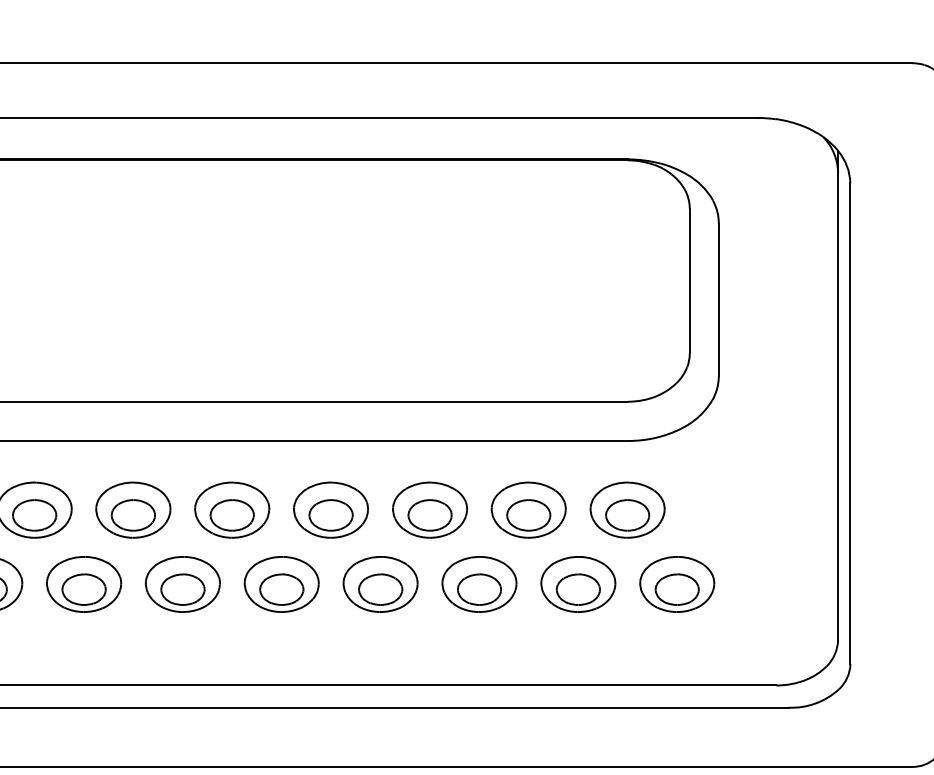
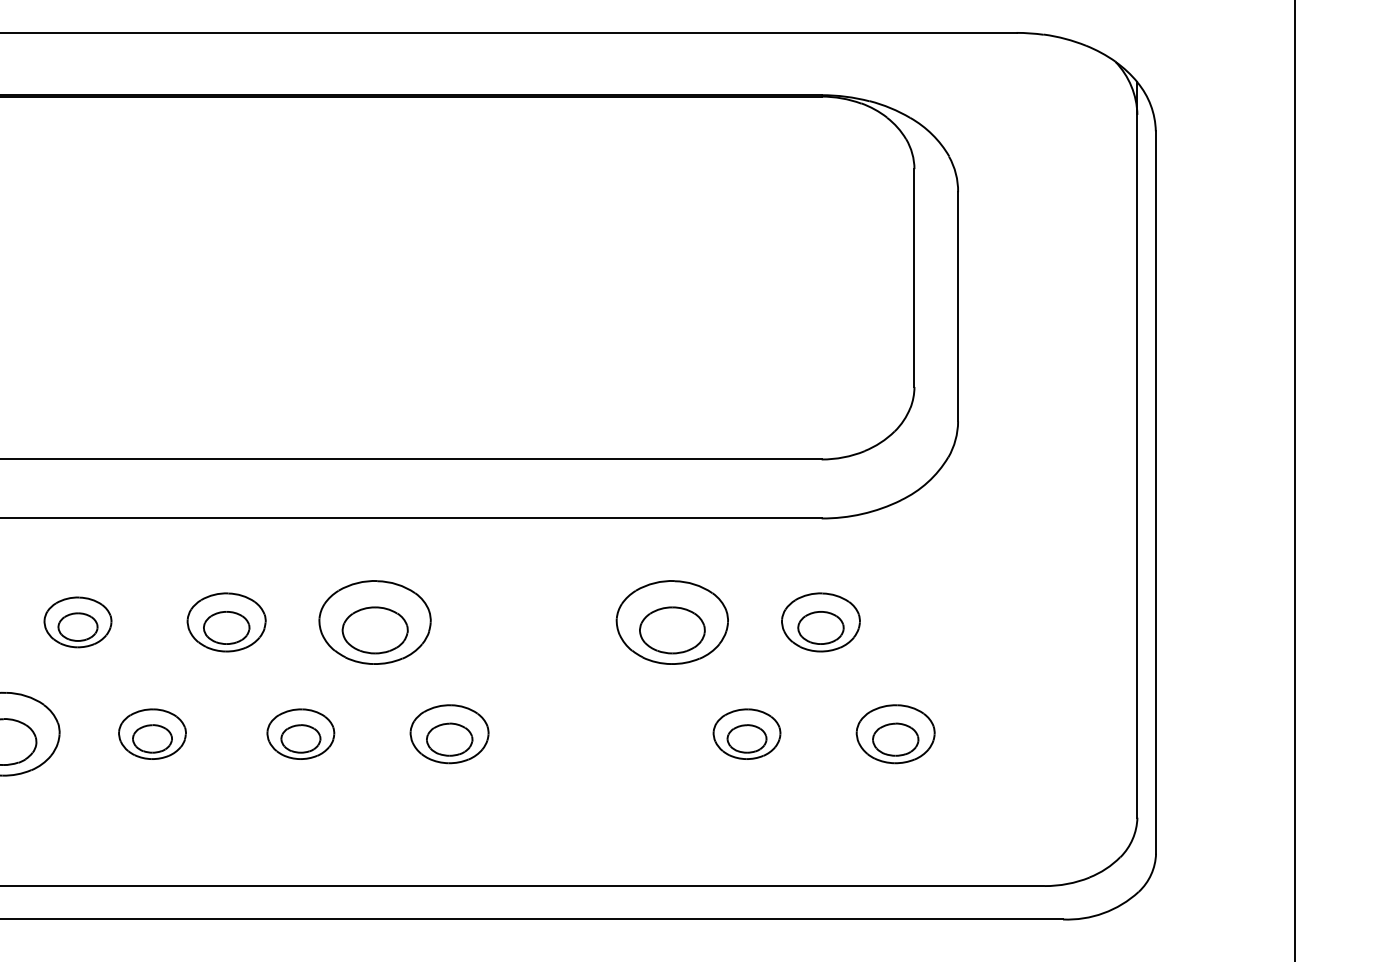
part: (133, 509) -> (78, 621), size x0.6
part: (232, 509) -> (226, 621), size x0.7
part: (429, 509) -> (523, 621), removed
part: (627, 509) -> (820, 621), size x0.7
part: (182, 584) -> (151, 734), size x0.6
part: (281, 584) -> (300, 734), size x0.6
part: (380, 584) -> (449, 734), size x0.7
part: (479, 584) -> (598, 734), removed
part: (578, 584) -> (747, 734), size x0.6
part: (677, 584) -> (895, 734), size x0.7

